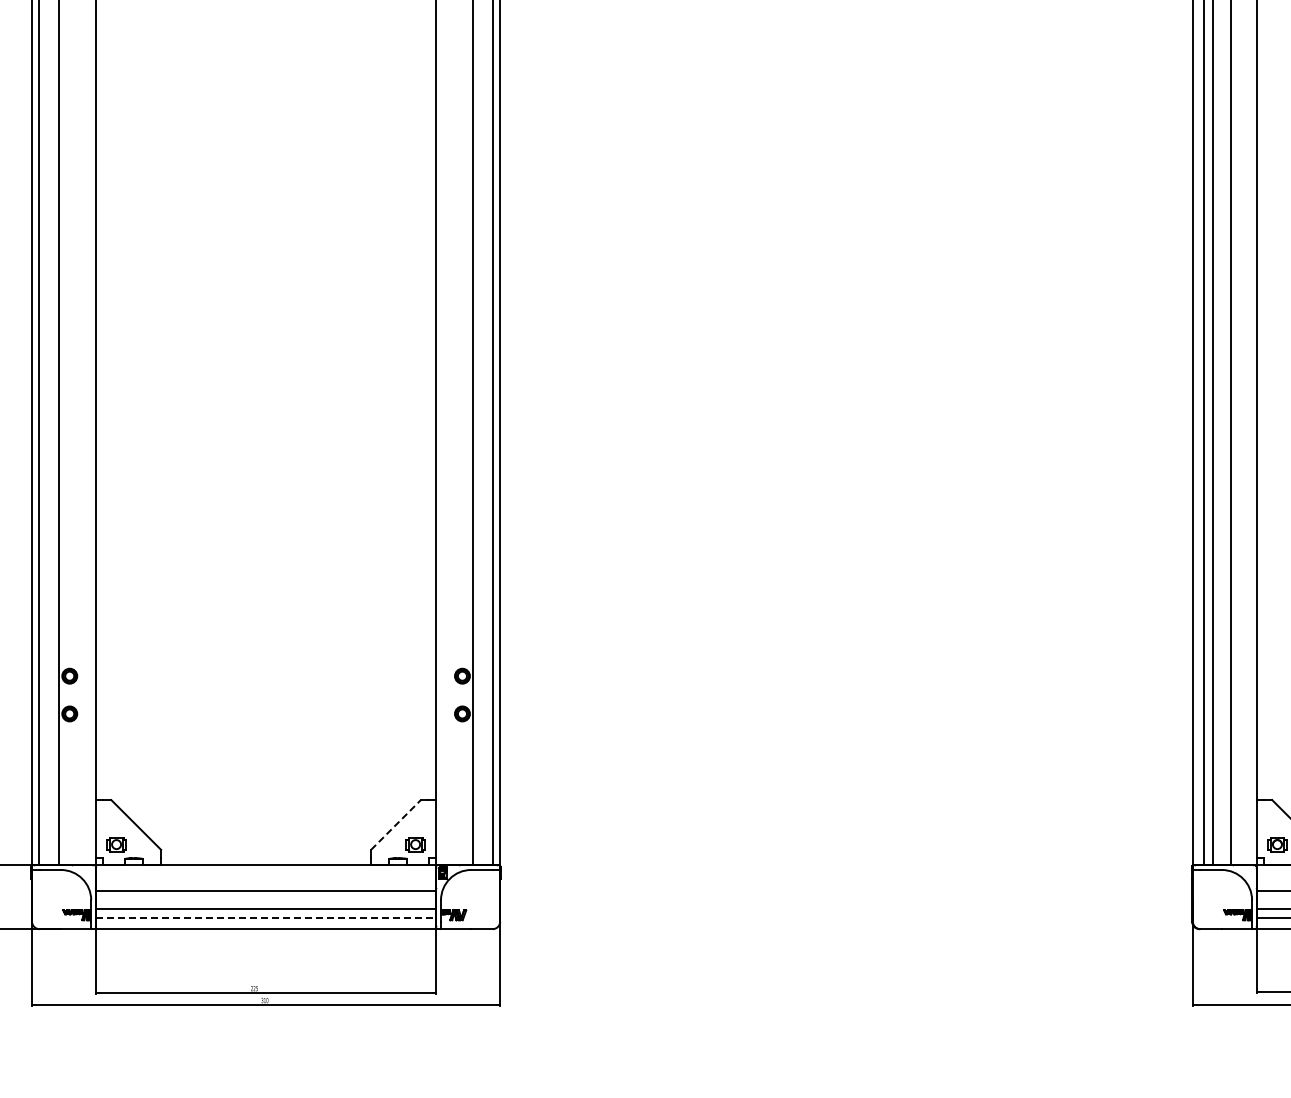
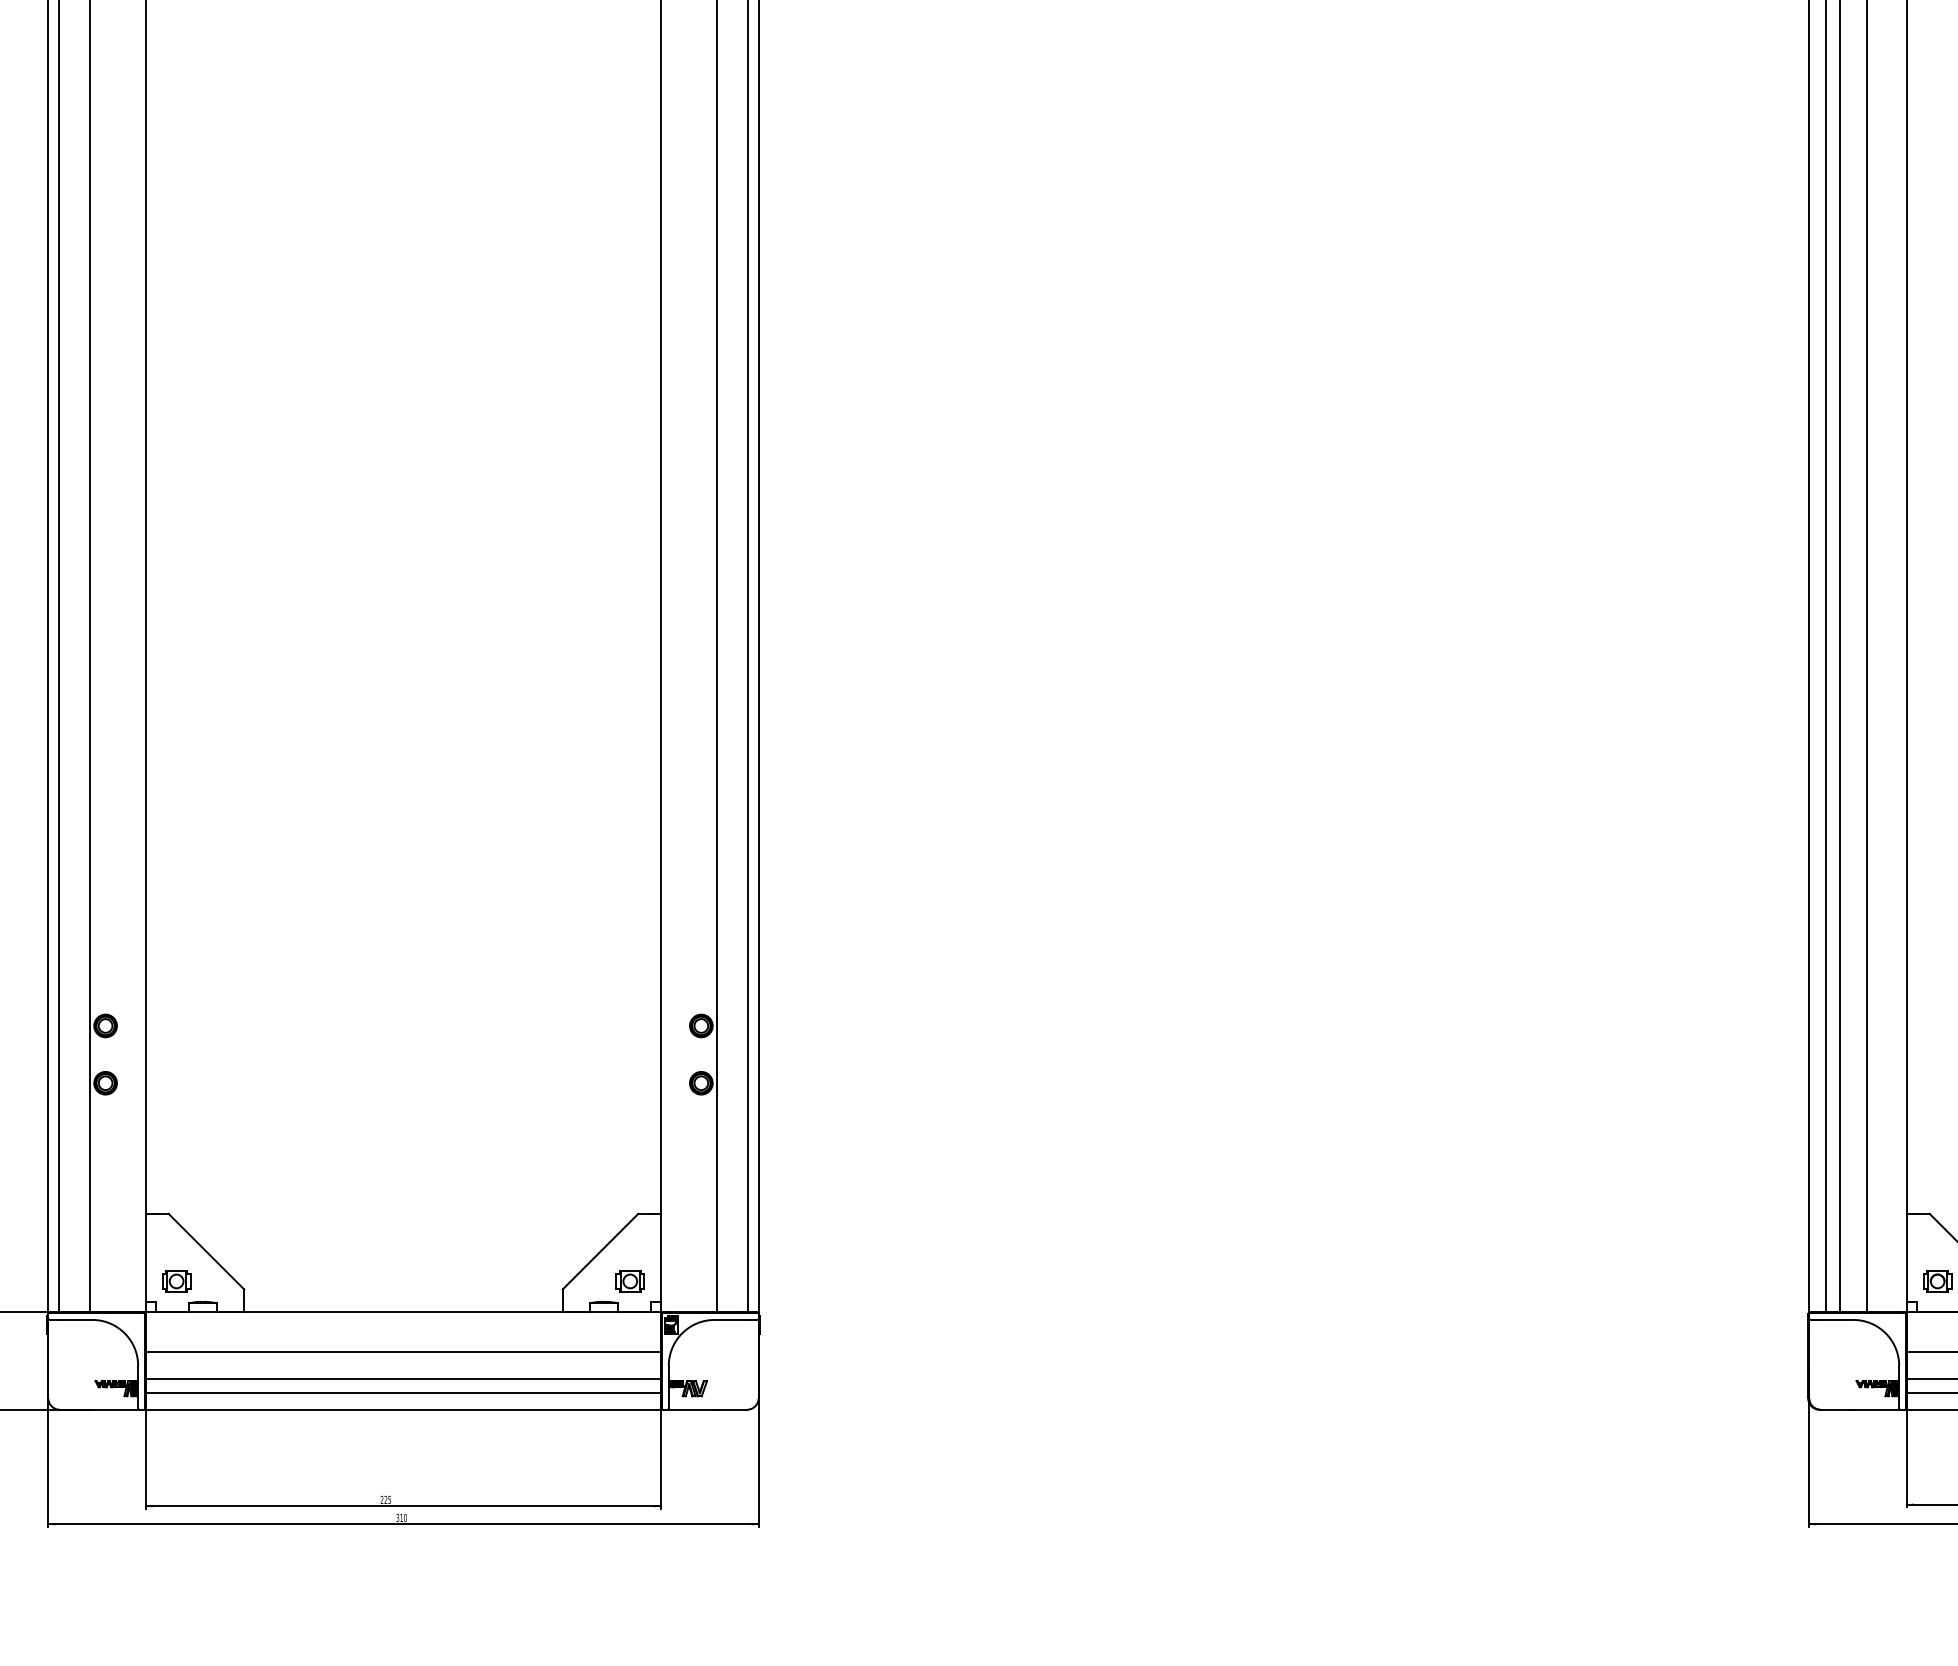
line: (396, 824) -> (601, 1250), dashed -> solid
line: (266, 917) -> (404, 1392), dashed -> solid

